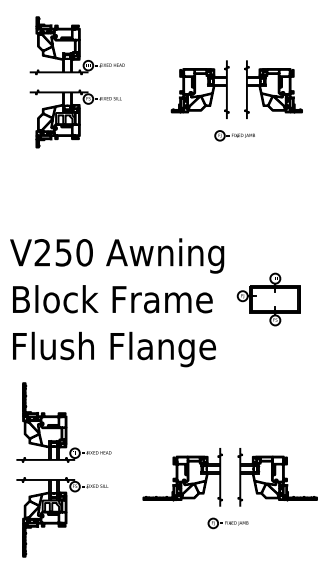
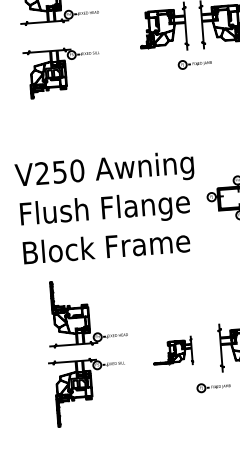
part: (75, 118) -> (62, 72), moved
text: (116, 302) -> (106, 210), Block Frame -> Flush Flange
text: (116, 349) -> (109, 249), Flush Flange -> Block Frame
part: (63, 422) -> (86, 312), moved
part: (182, 477) -> (172, 351), size x0.6
part: (62, 517) -> (88, 391), moved

